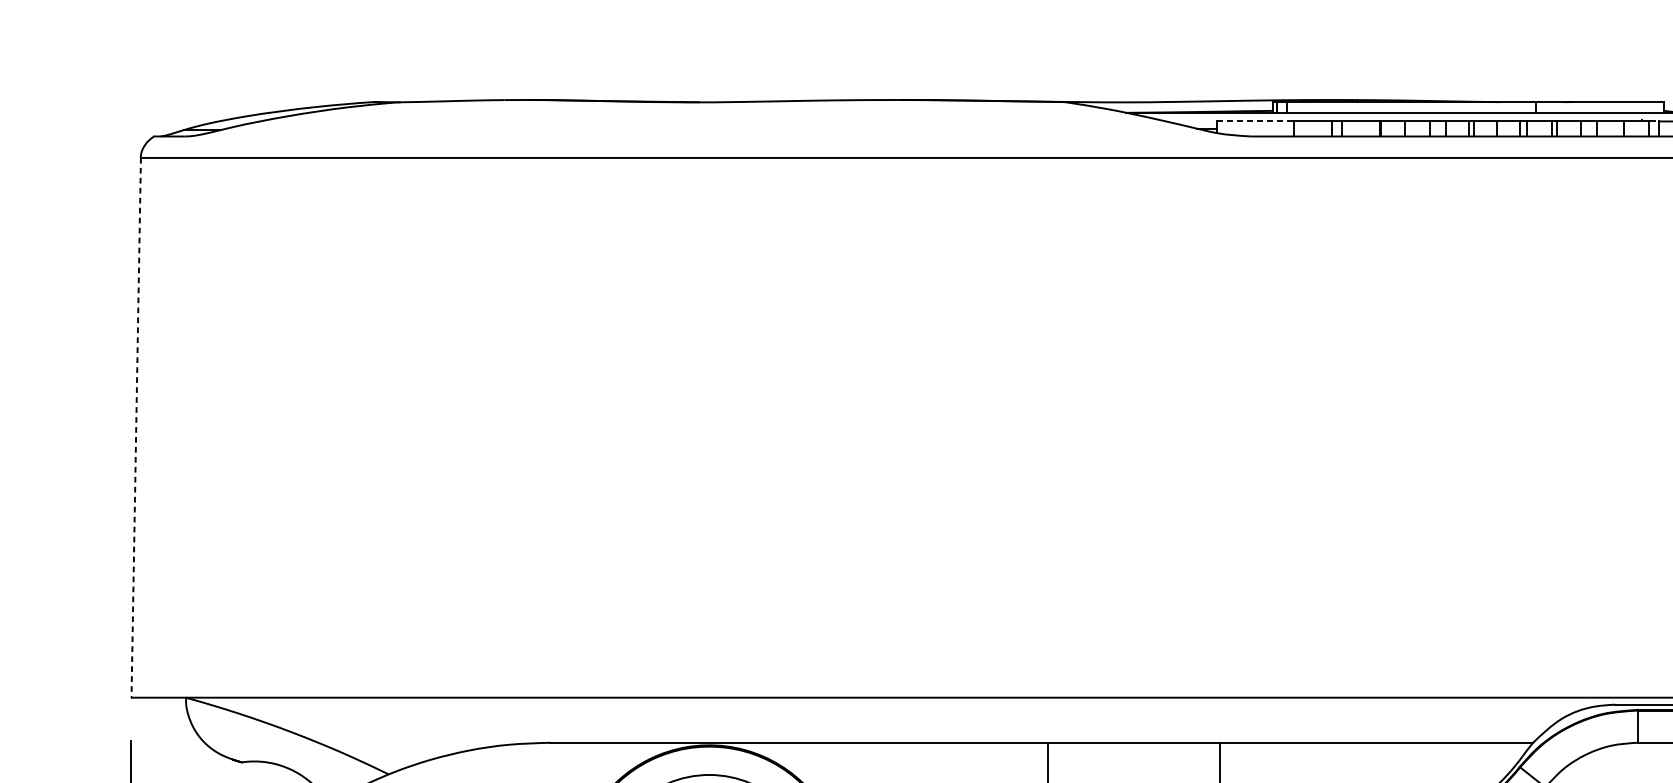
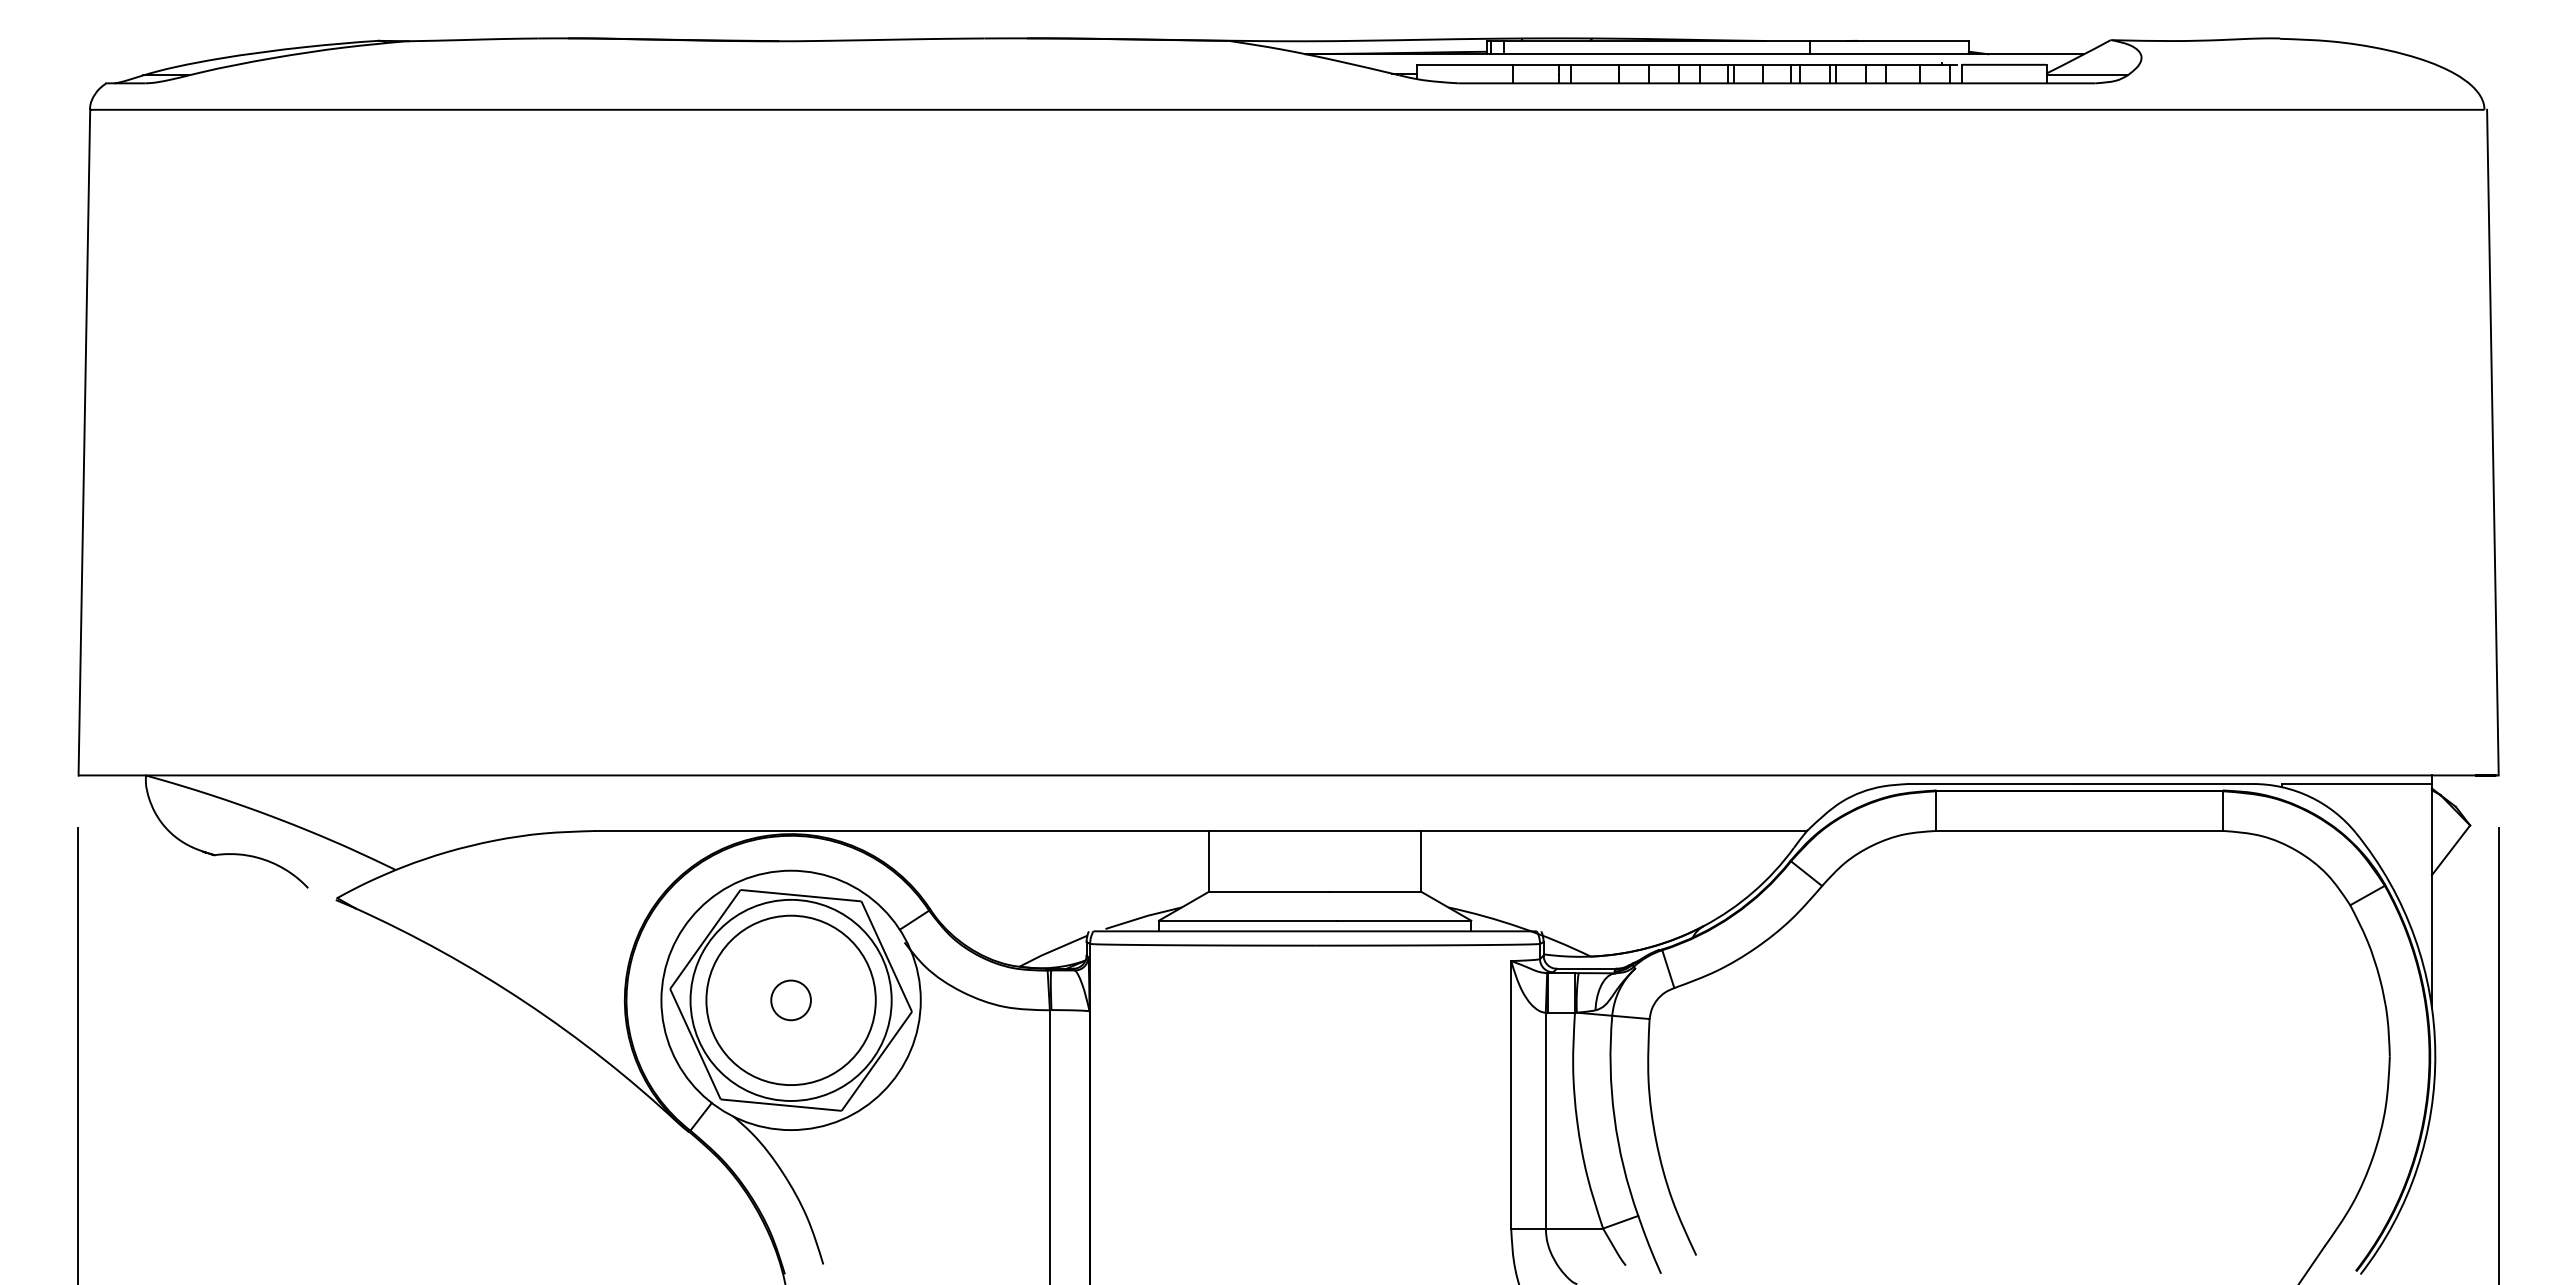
line: (1255, 121) -> (1464, 64), dashed -> solid
line: (136, 427) -> (84, 442), dashed -> solid

